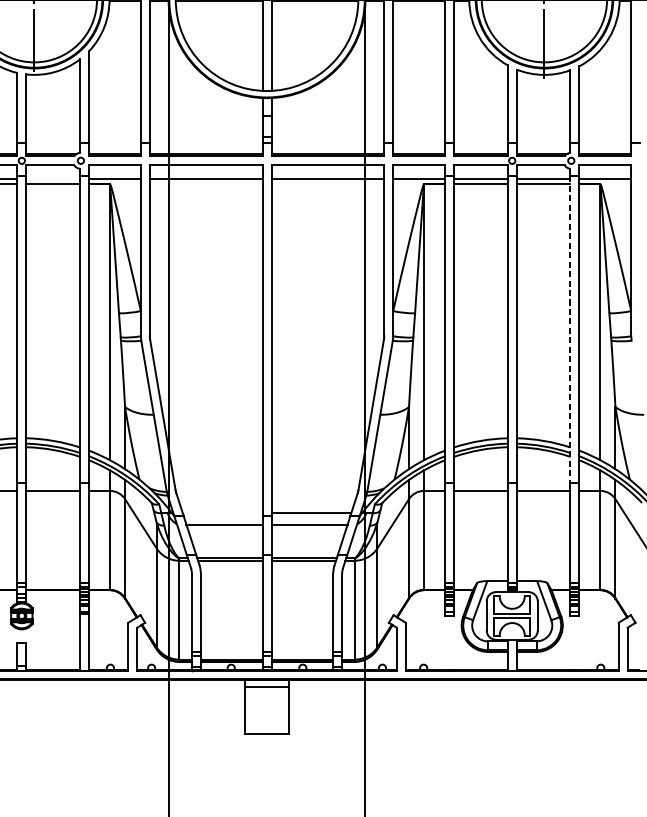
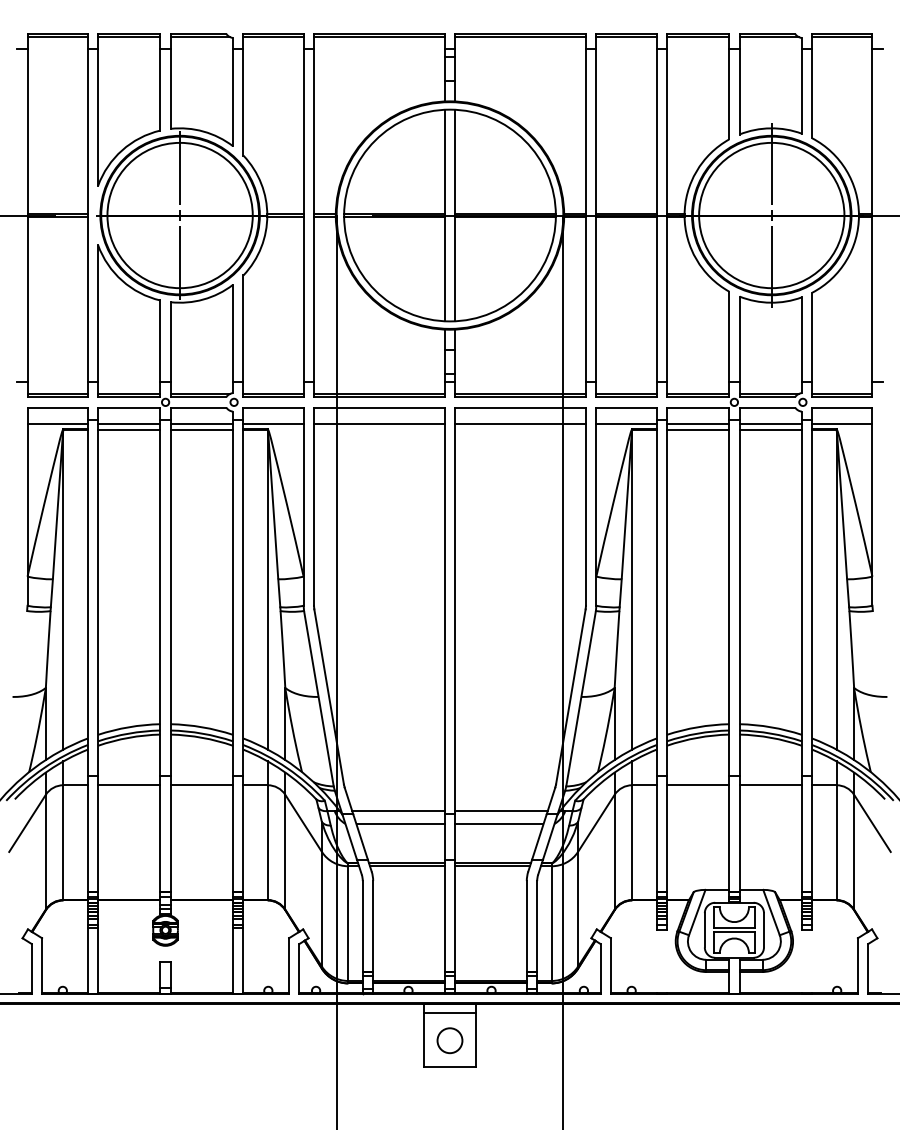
line: (52, 179) -> (201, 423), added
line: (570, 329) -> (801, 598), dashed -> solid
line: (222, 513) -> (398, 811), added
circle: (266, 710) -> (449, 1040), added

